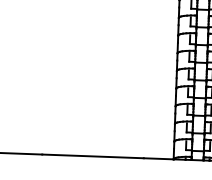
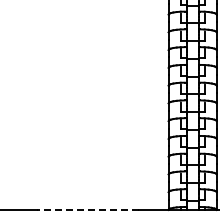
line: (92, 156) -> (87, 210), solid -> dashed

